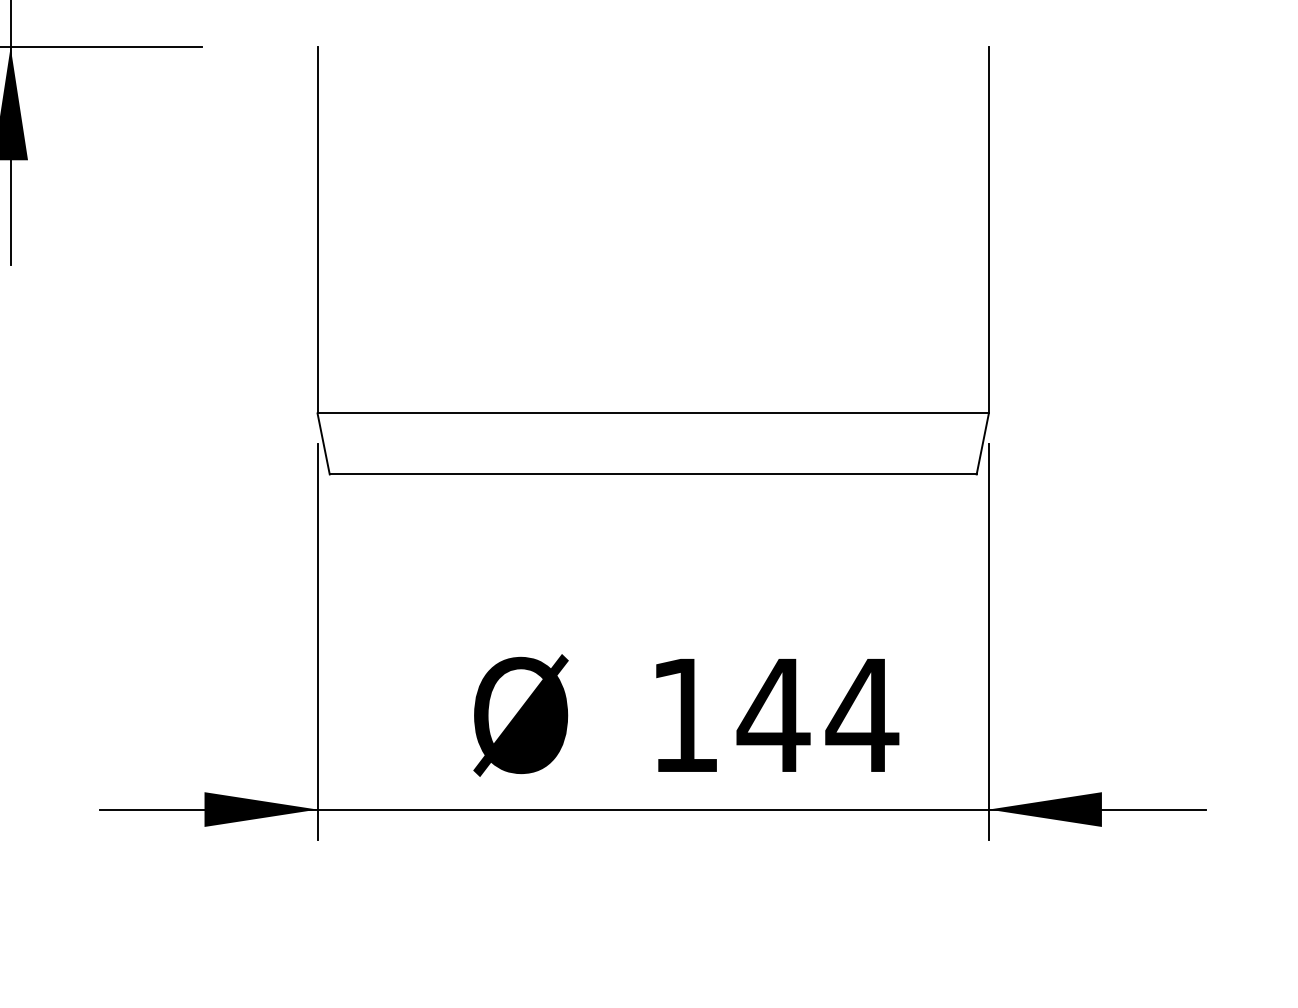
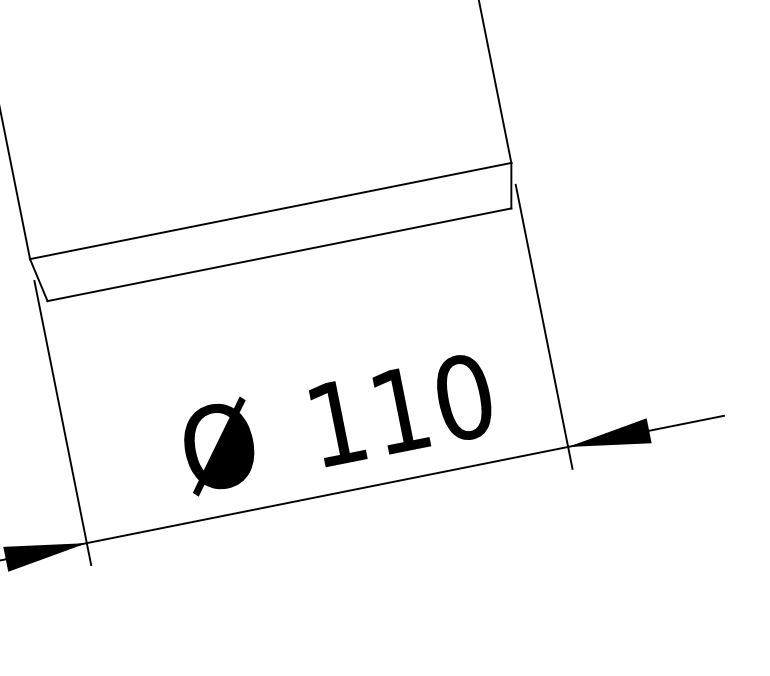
text: (817, 715) -> (431, 404), 144 -> 110

